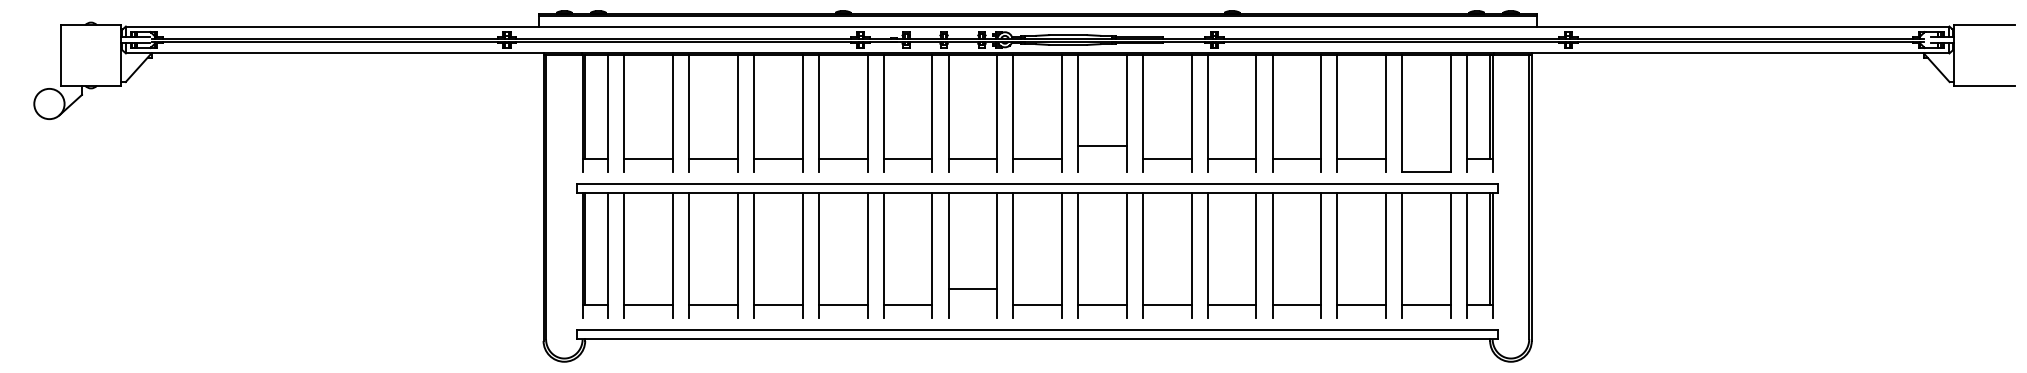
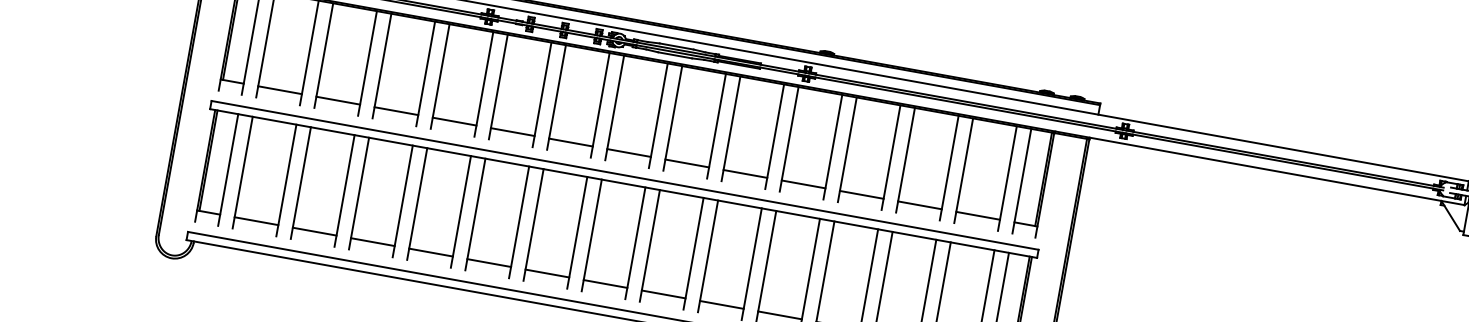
line: (1102, 146) -> (687, 163), moved
line: (1426, 172) -> (978, 215), moved
line: (972, 289) -> (547, 273), moved

